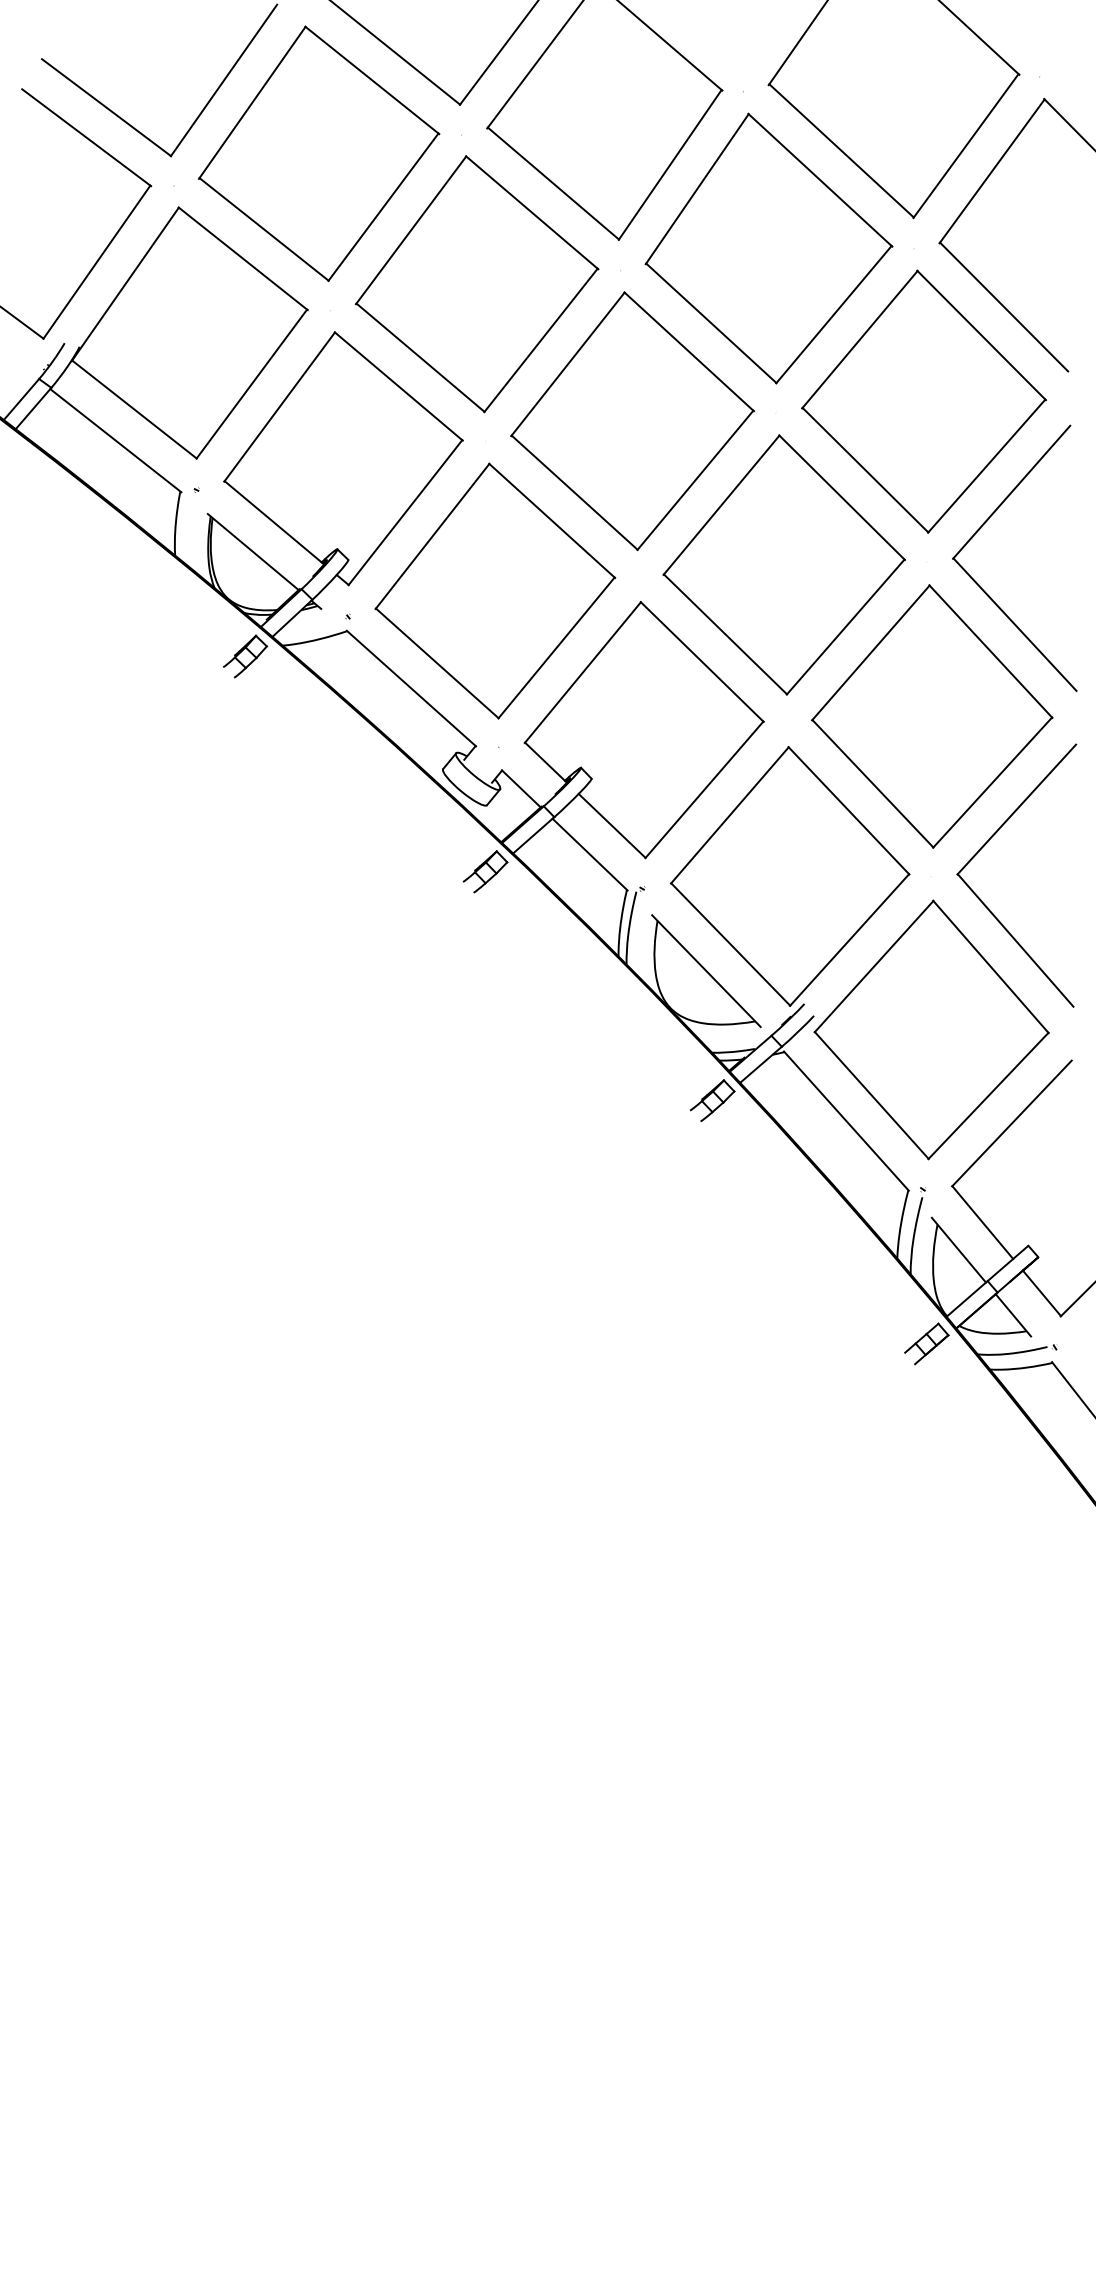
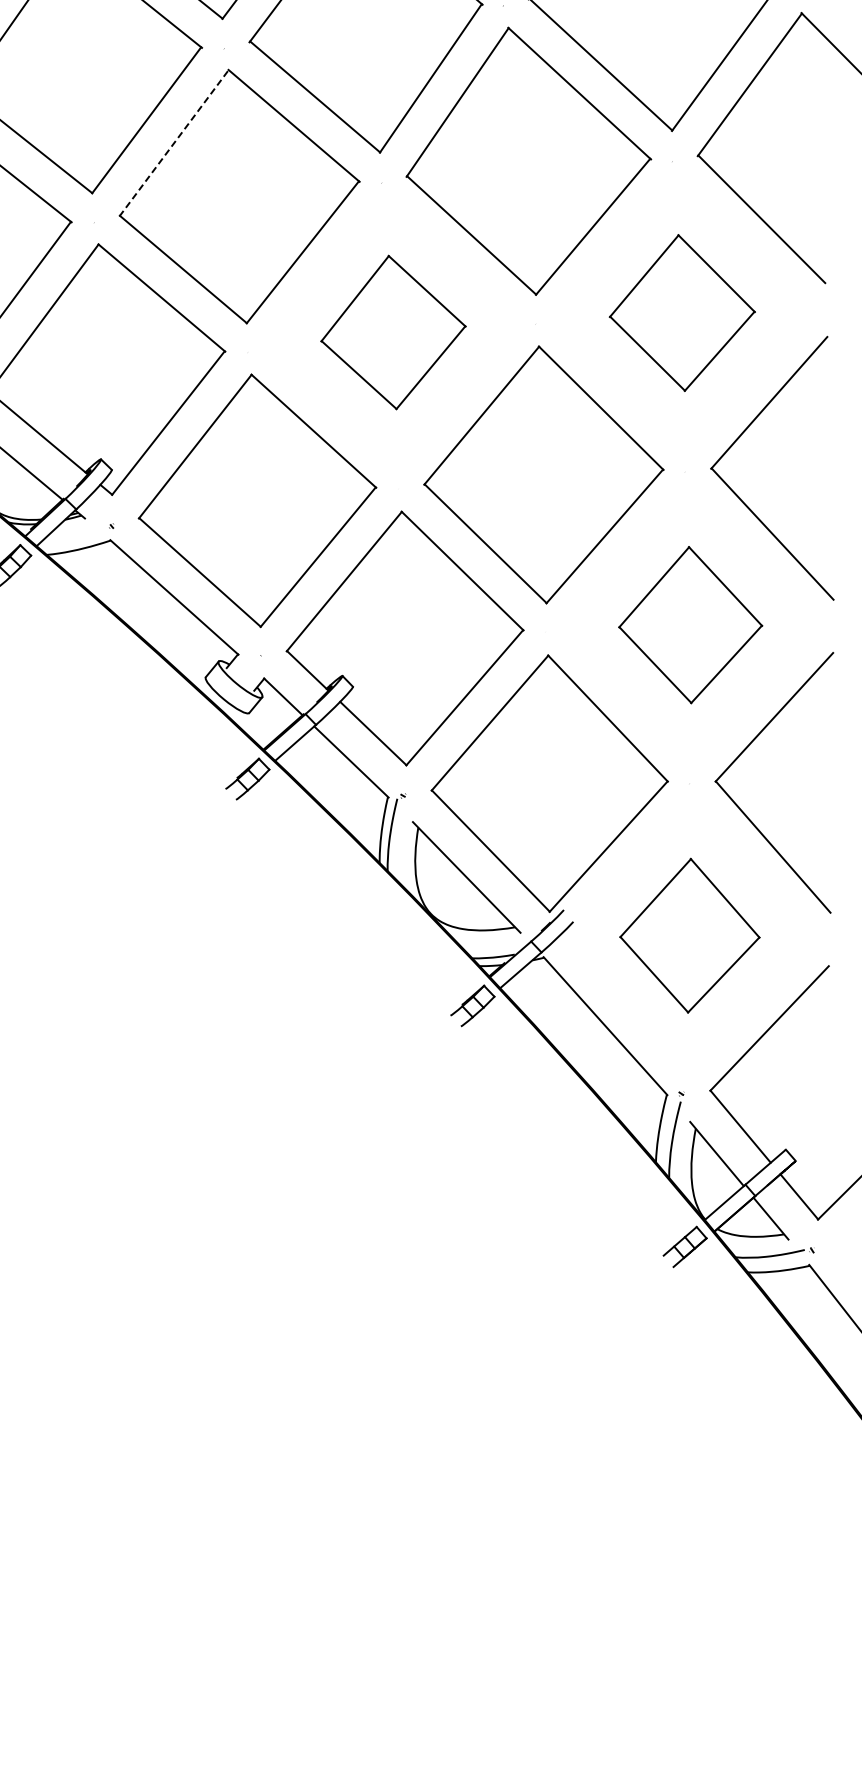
line: (411, 229) -> (174, 142), solid -> dashed
part: (923, 401) -> (681, 312), size x0.6
part: (632, 421) -> (393, 332), size x0.6
part: (932, 716) -> (690, 625), size x0.6
part: (931, 1029) -> (689, 935), size x0.6

